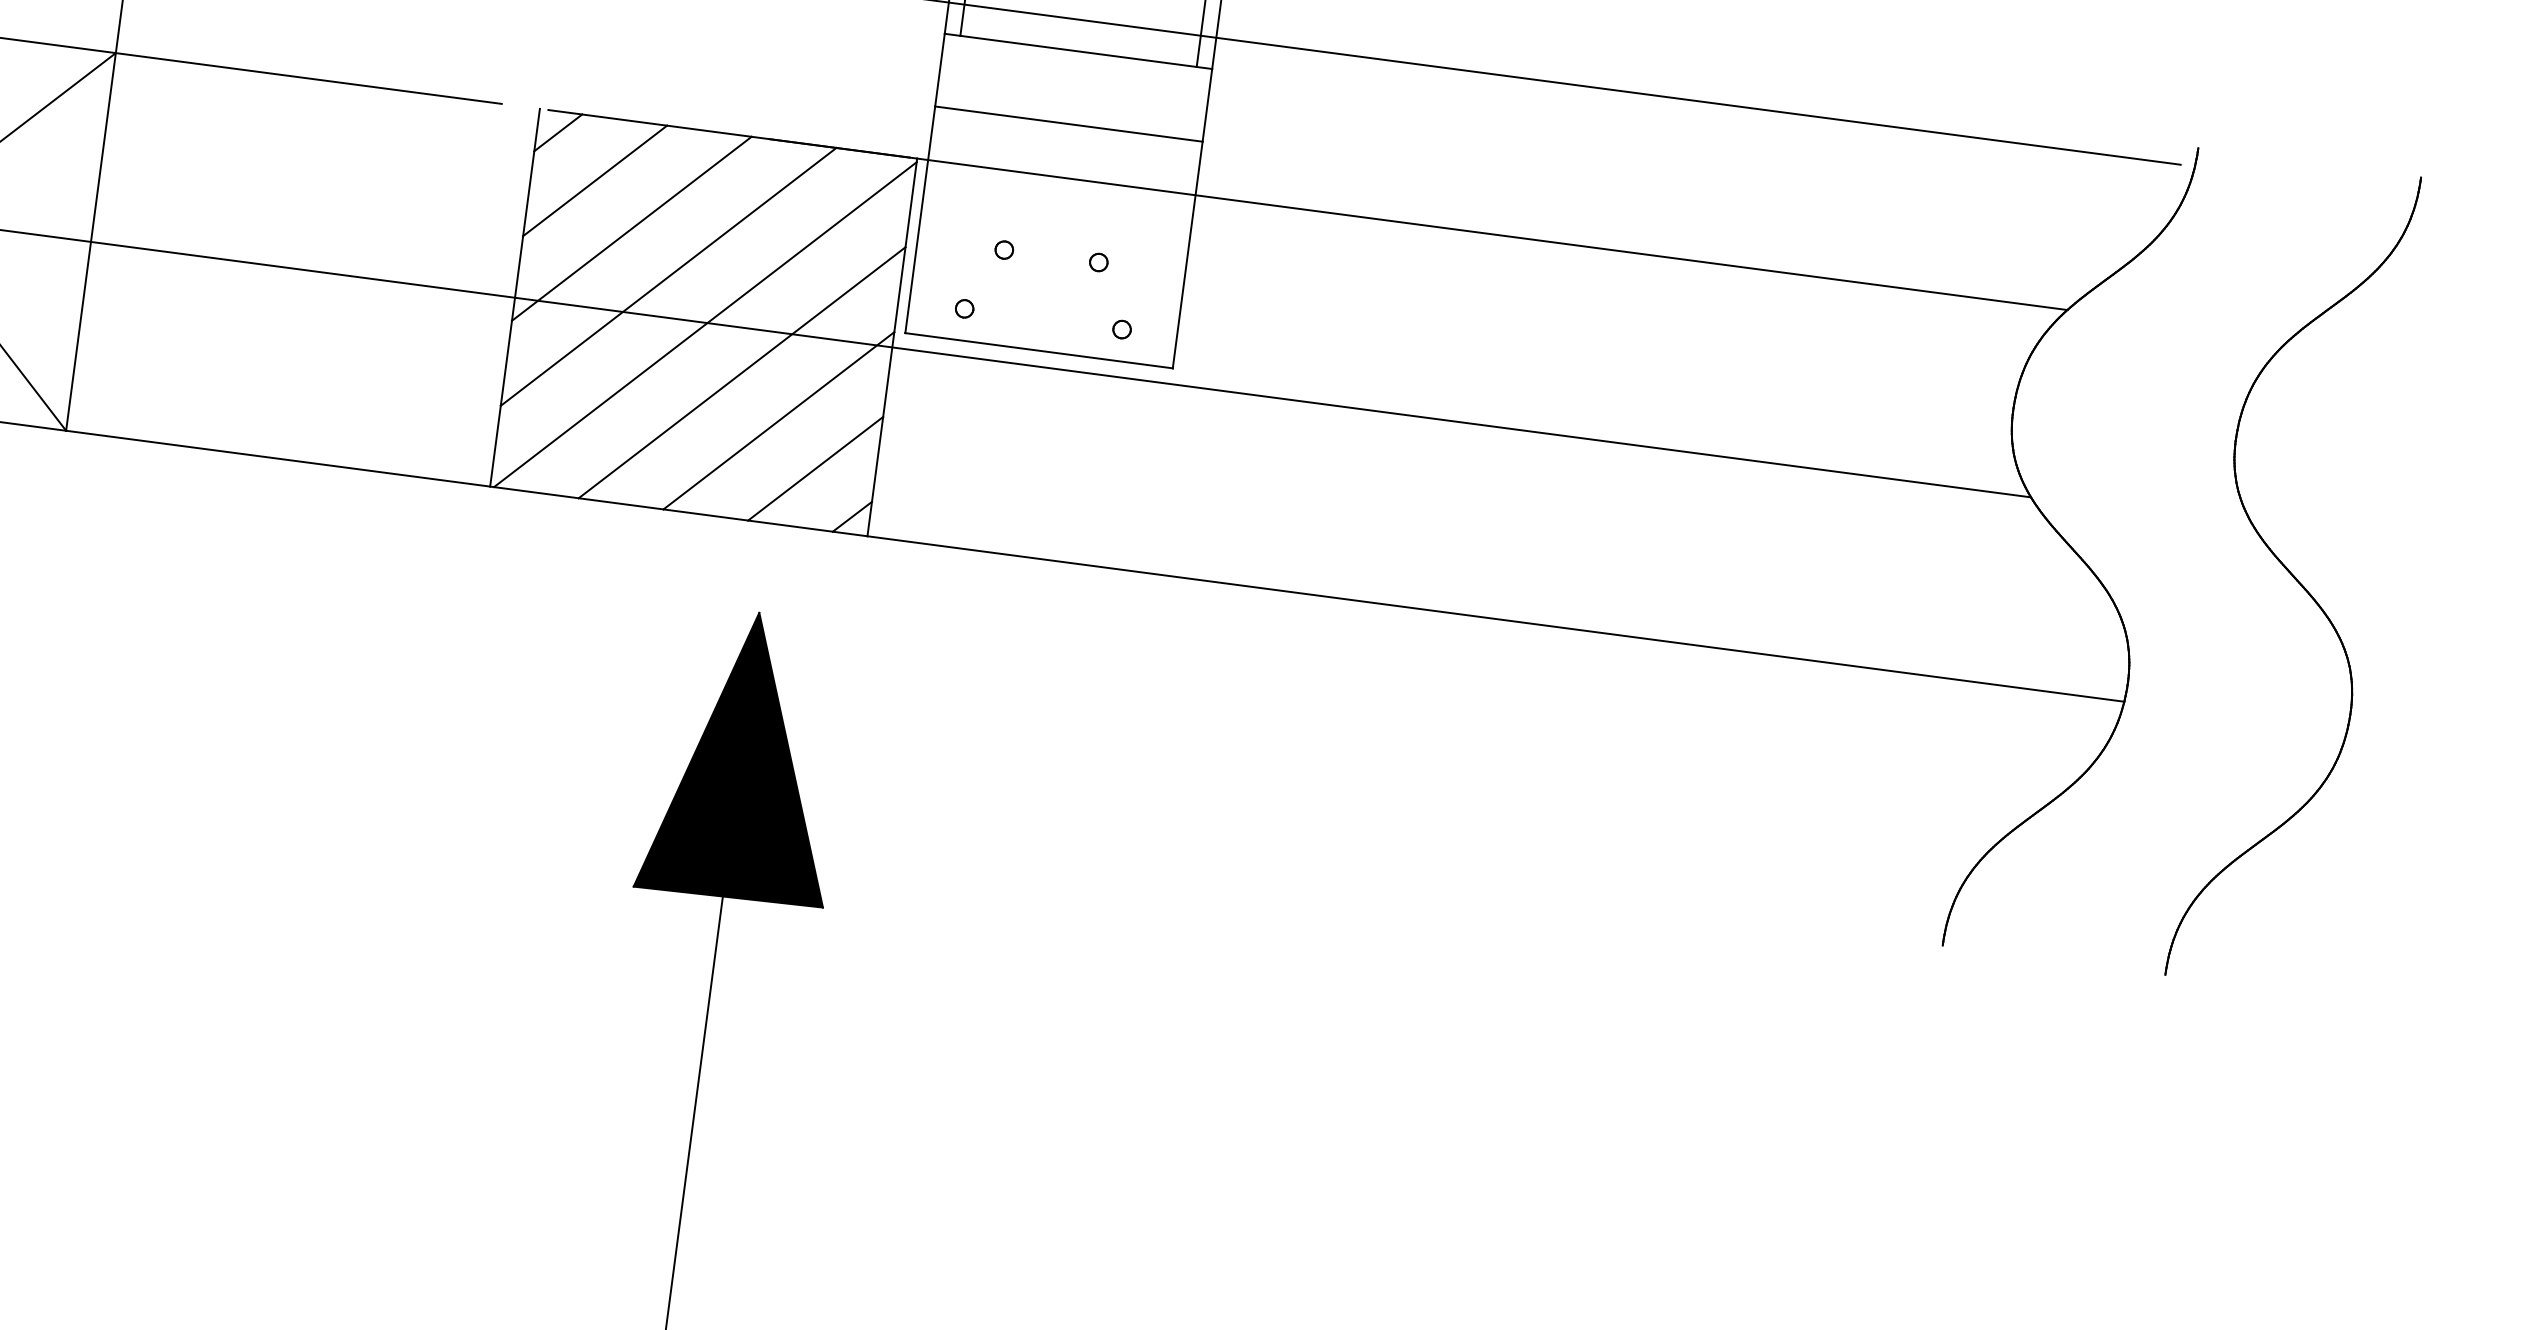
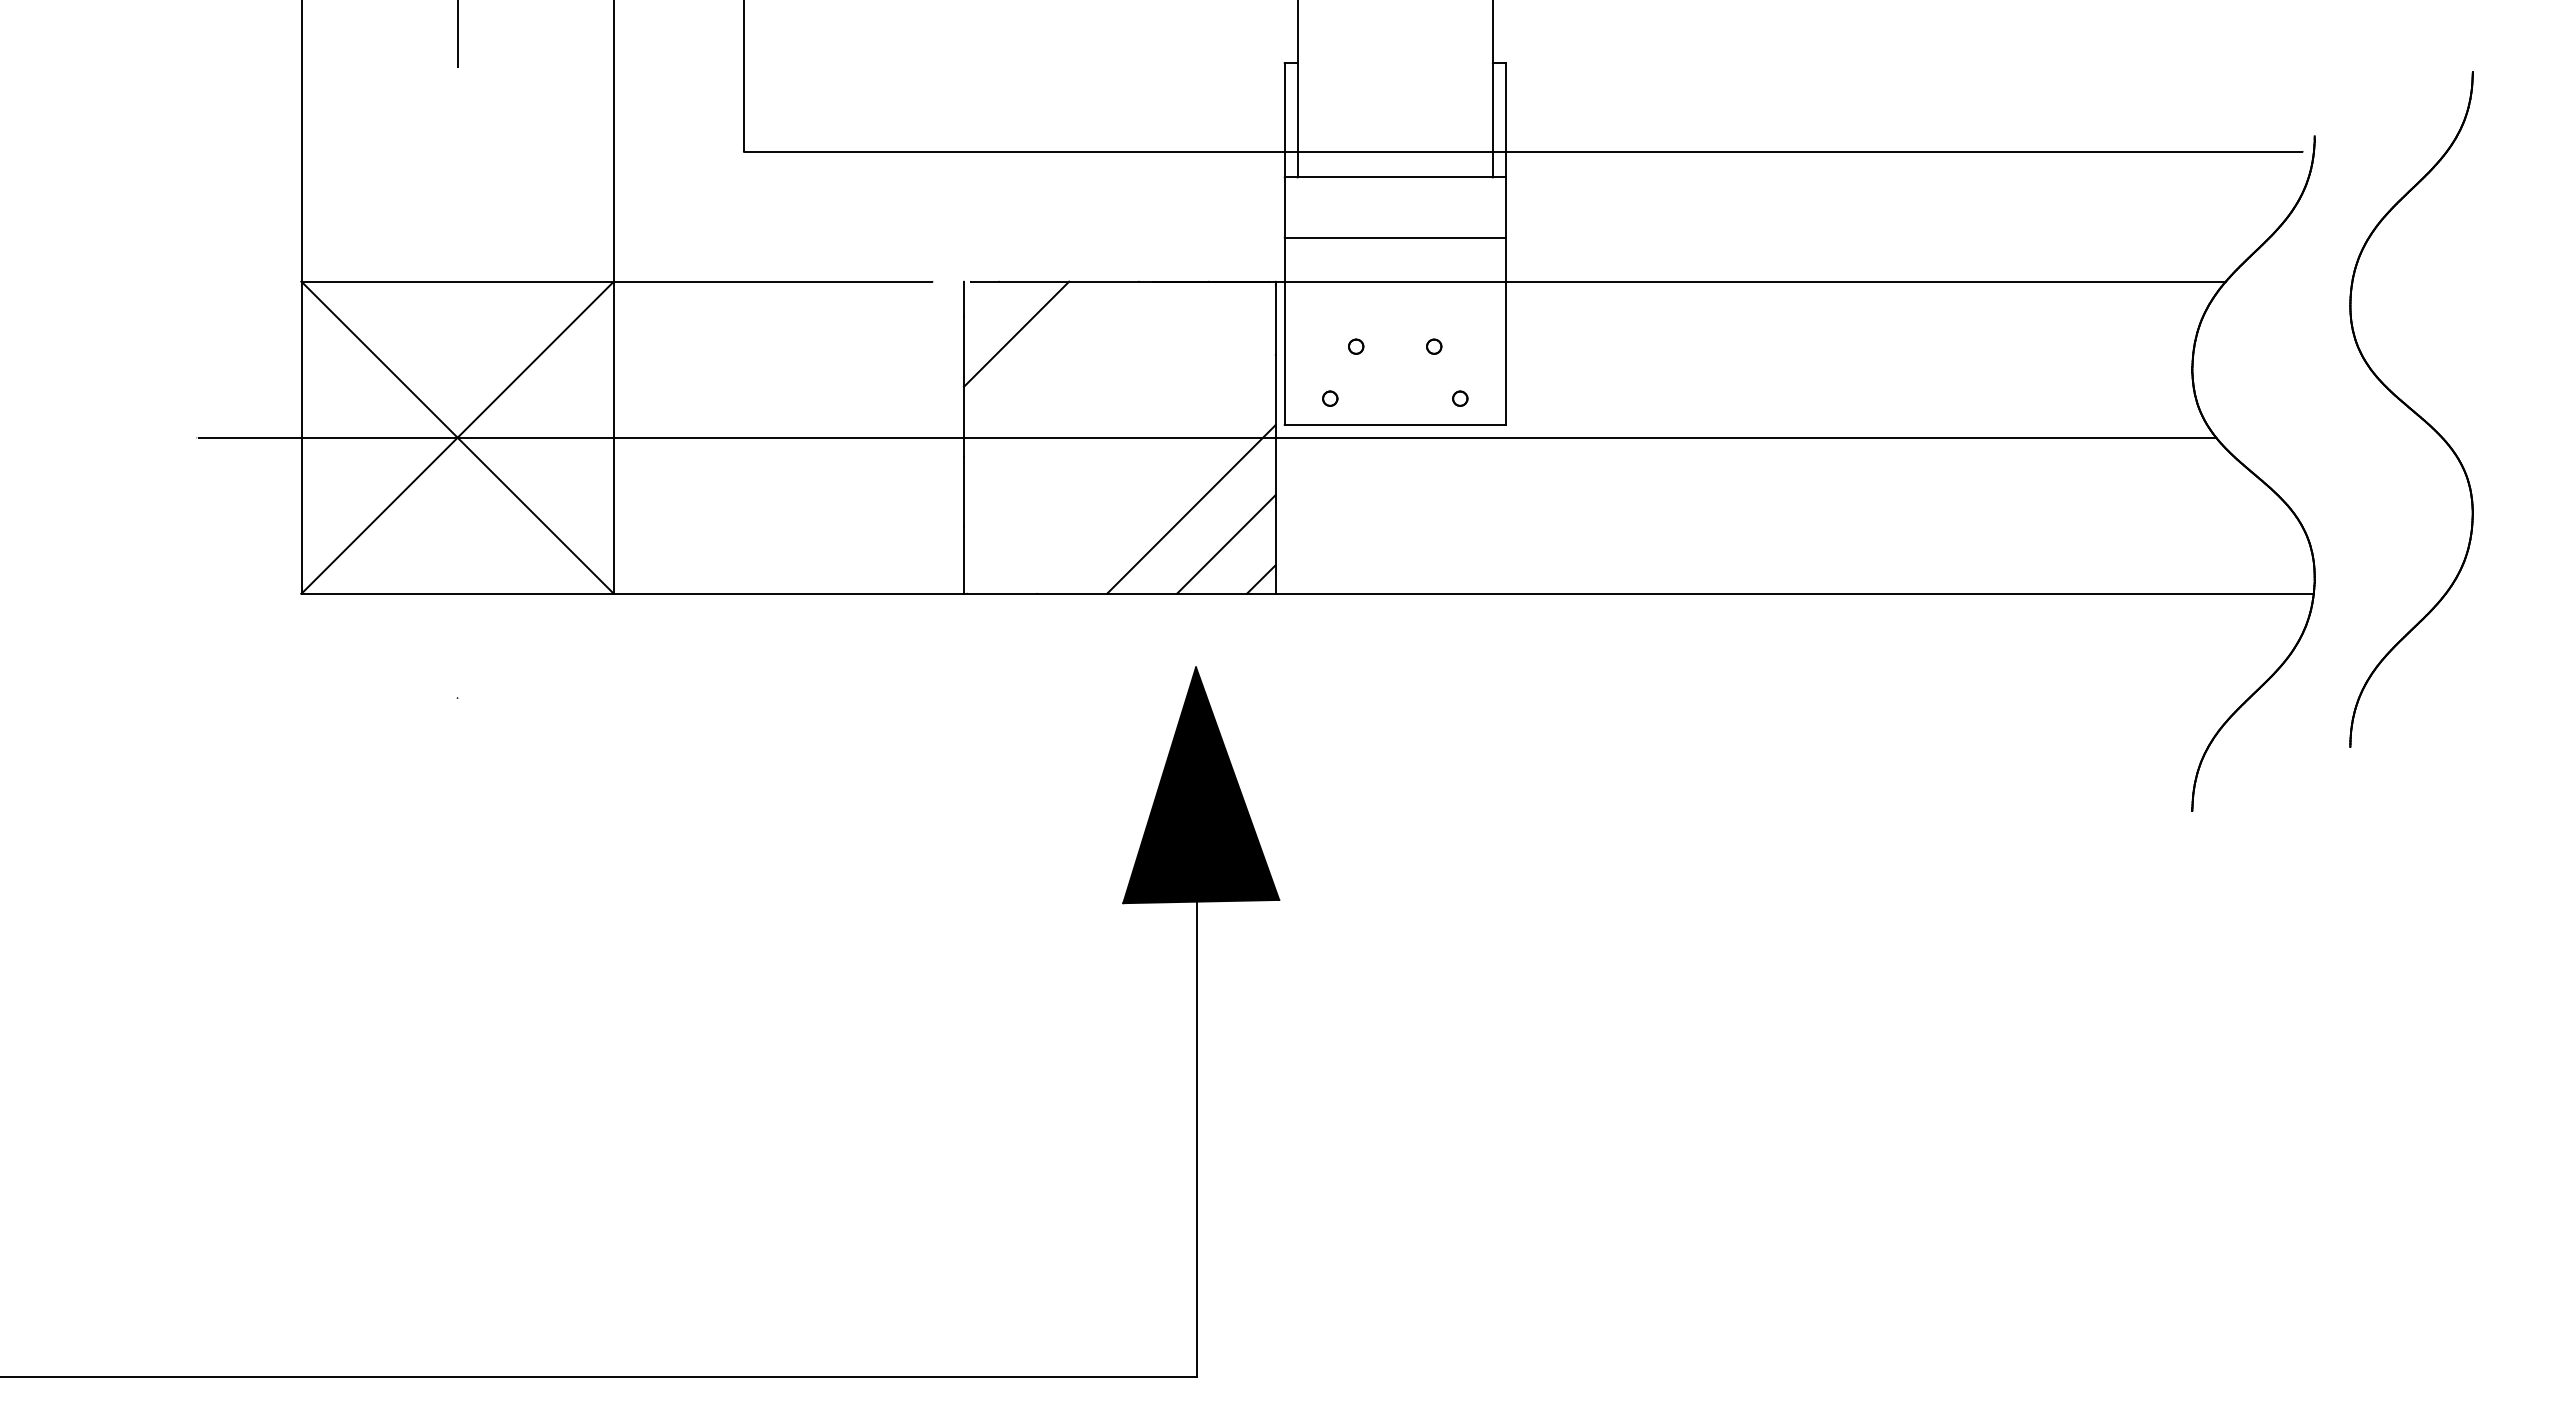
line: (558, 131) -> (981, 298), removed
line: (631, 227) -> (1051, 368), removed
line: (668, 277) -> (1086, 404), removed
line: (705, 323) -> (1121, 438), removed
line: (742, 372) -> (1156, 474), removed
part: (2293, 575) -> (2411, 409), moved

